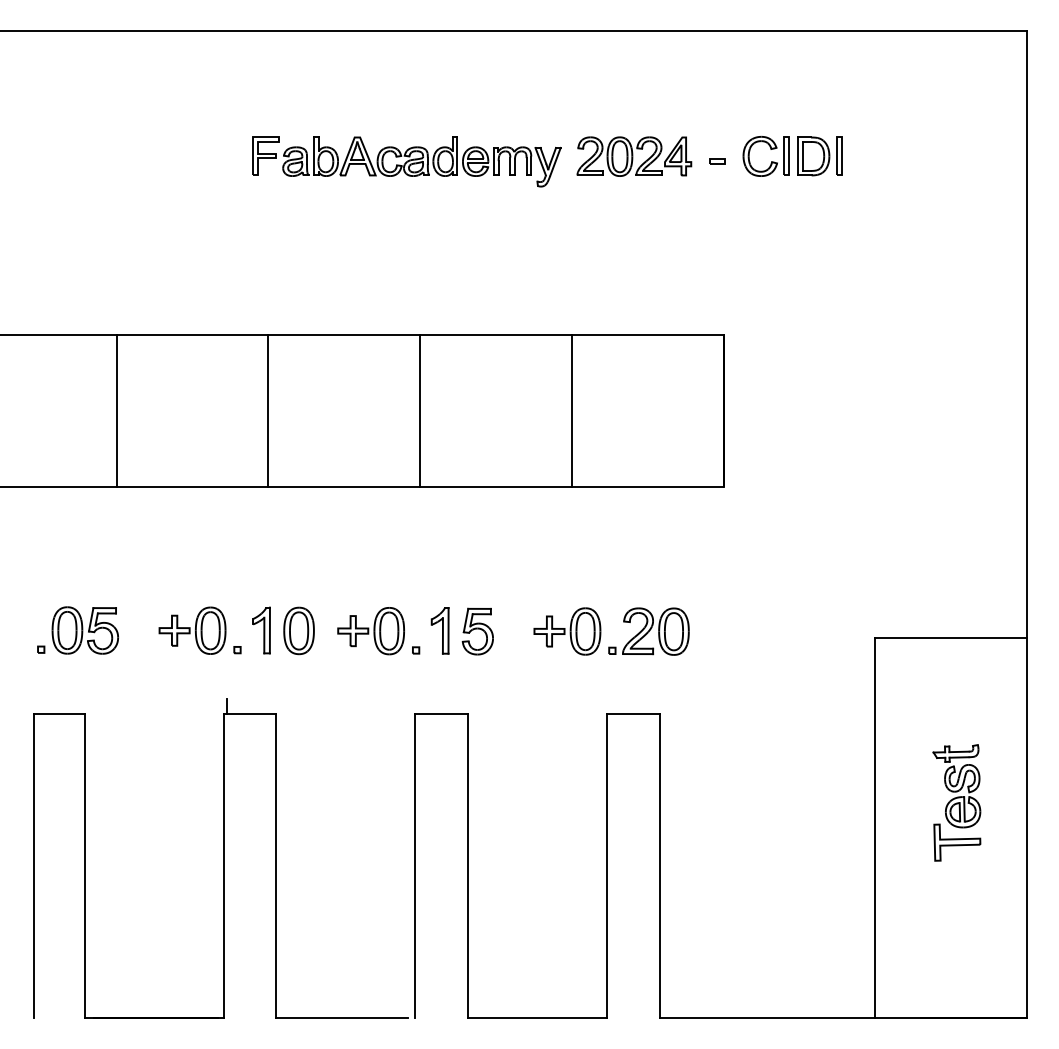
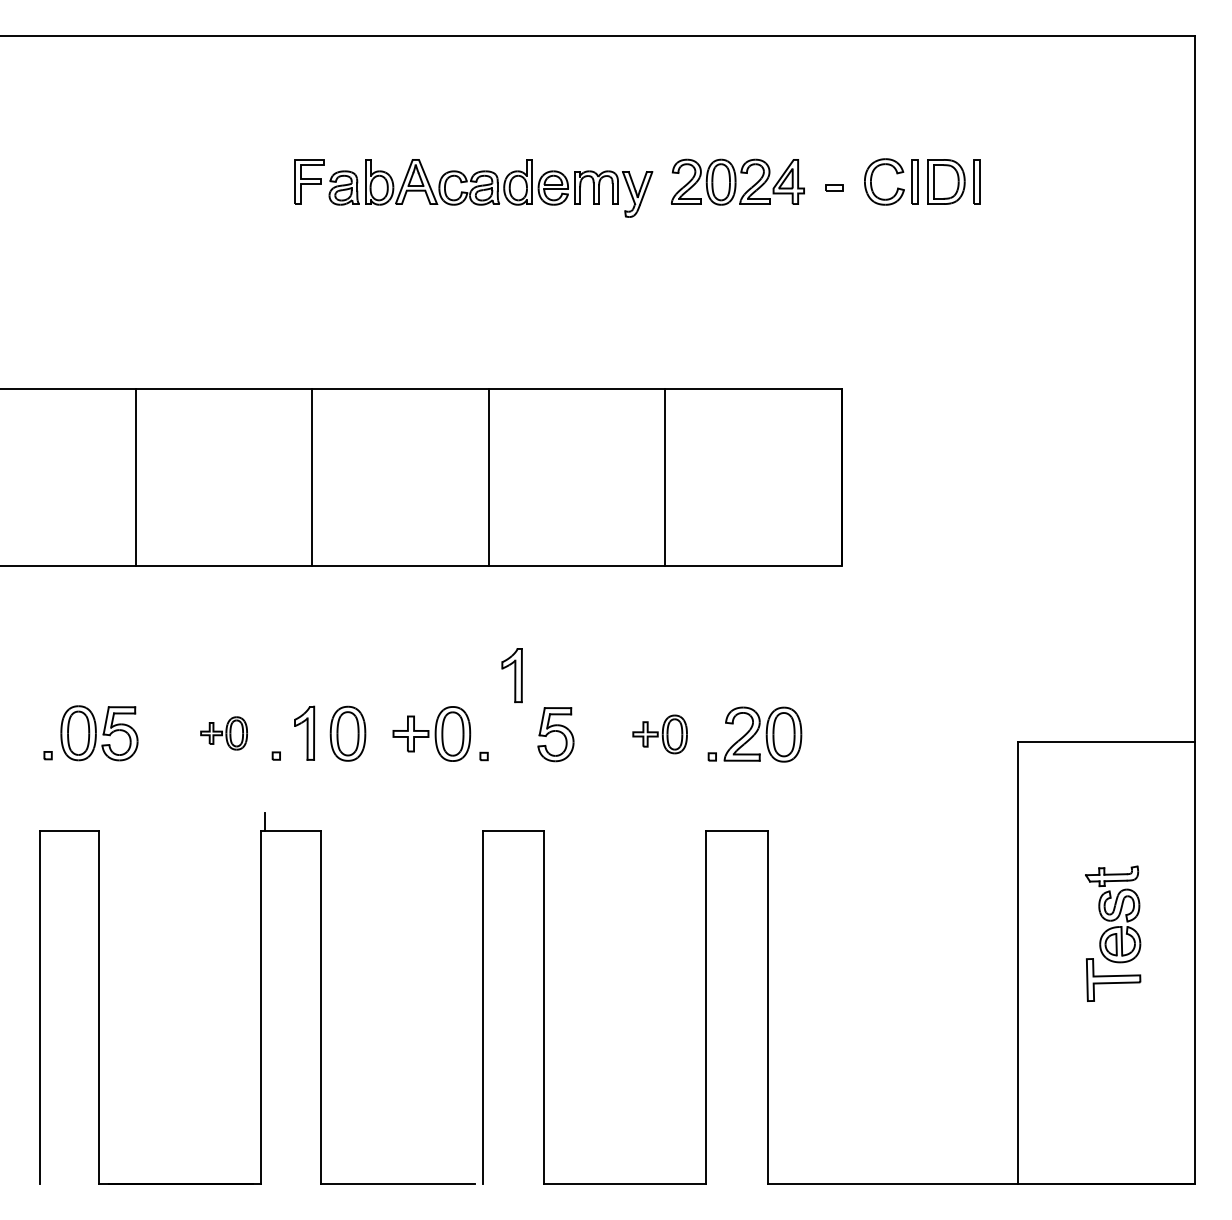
part: (192, 630) -> (224, 733), size x0.6
part: (439, 630) -> (511, 675), moved
part: (567, 631) -> (660, 734), size x0.7

